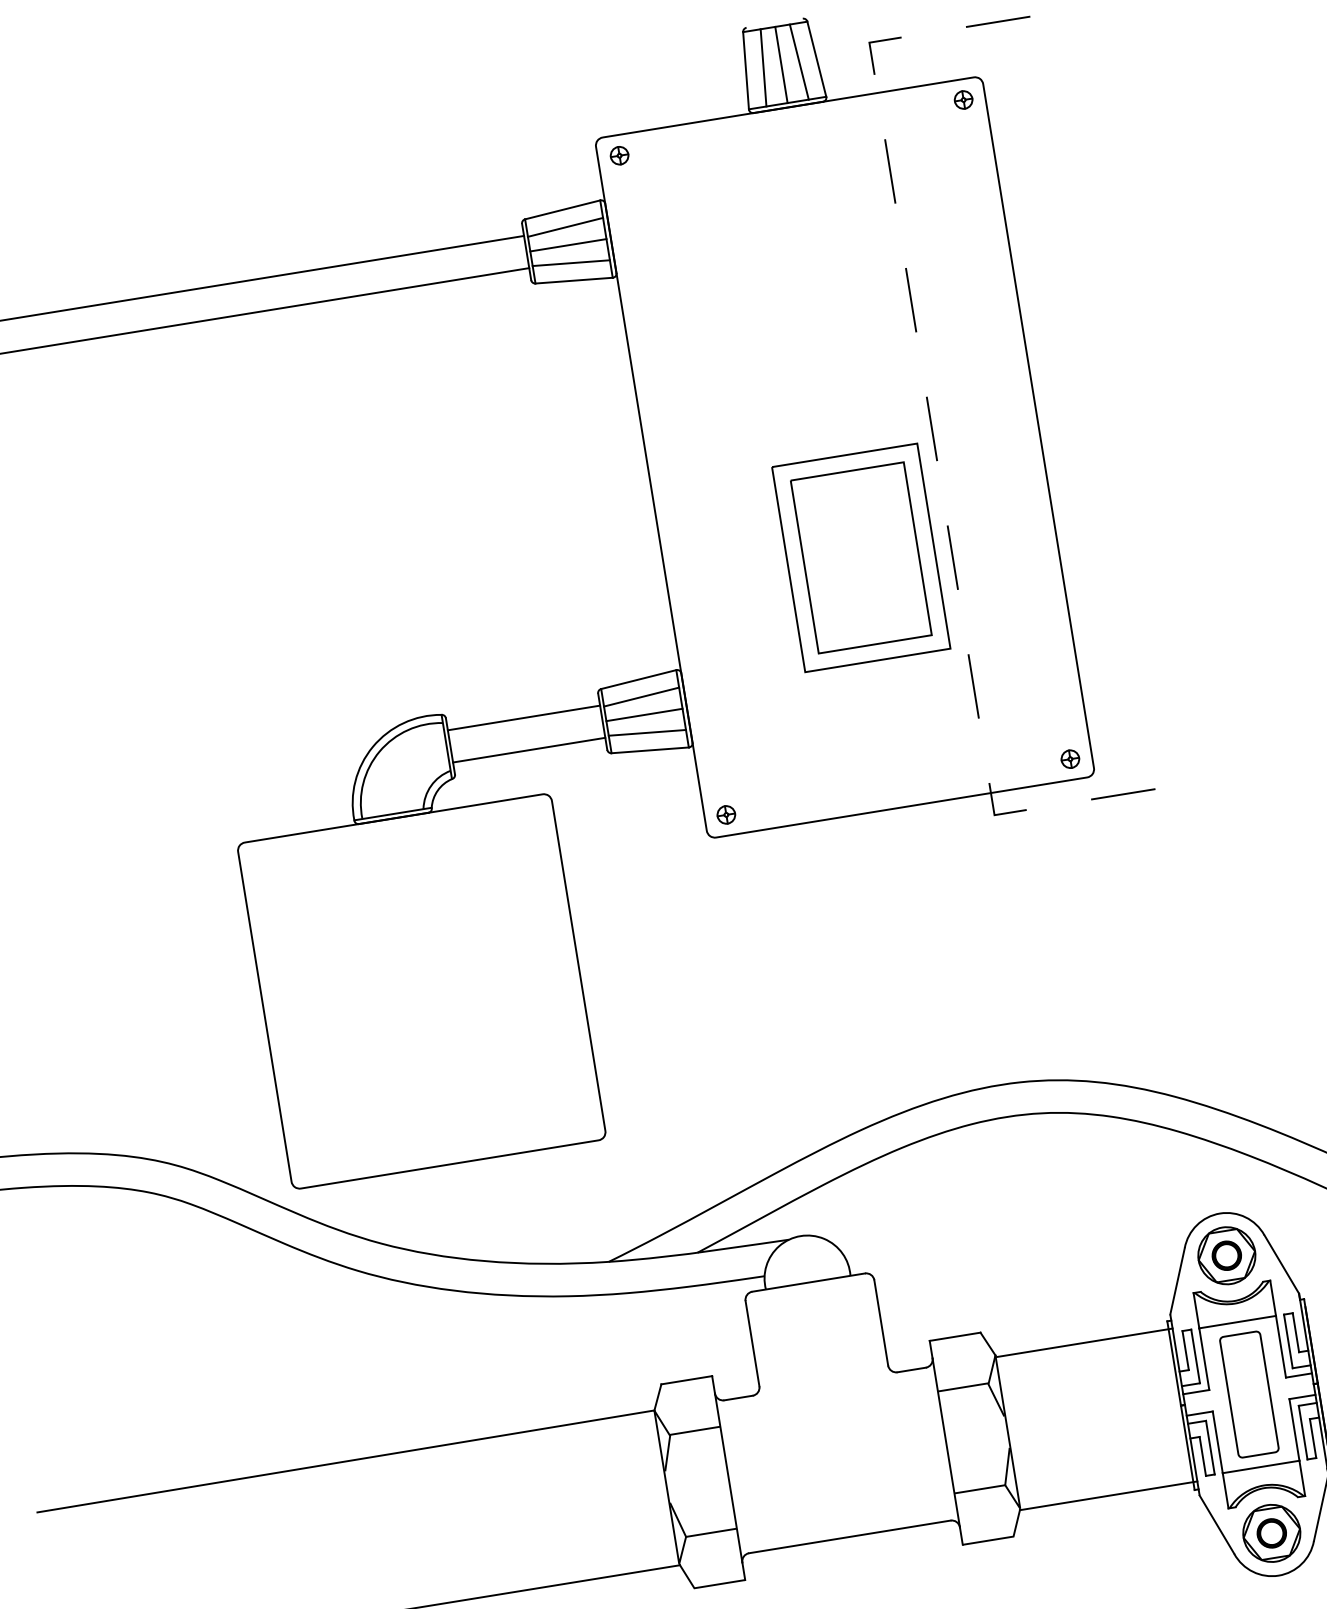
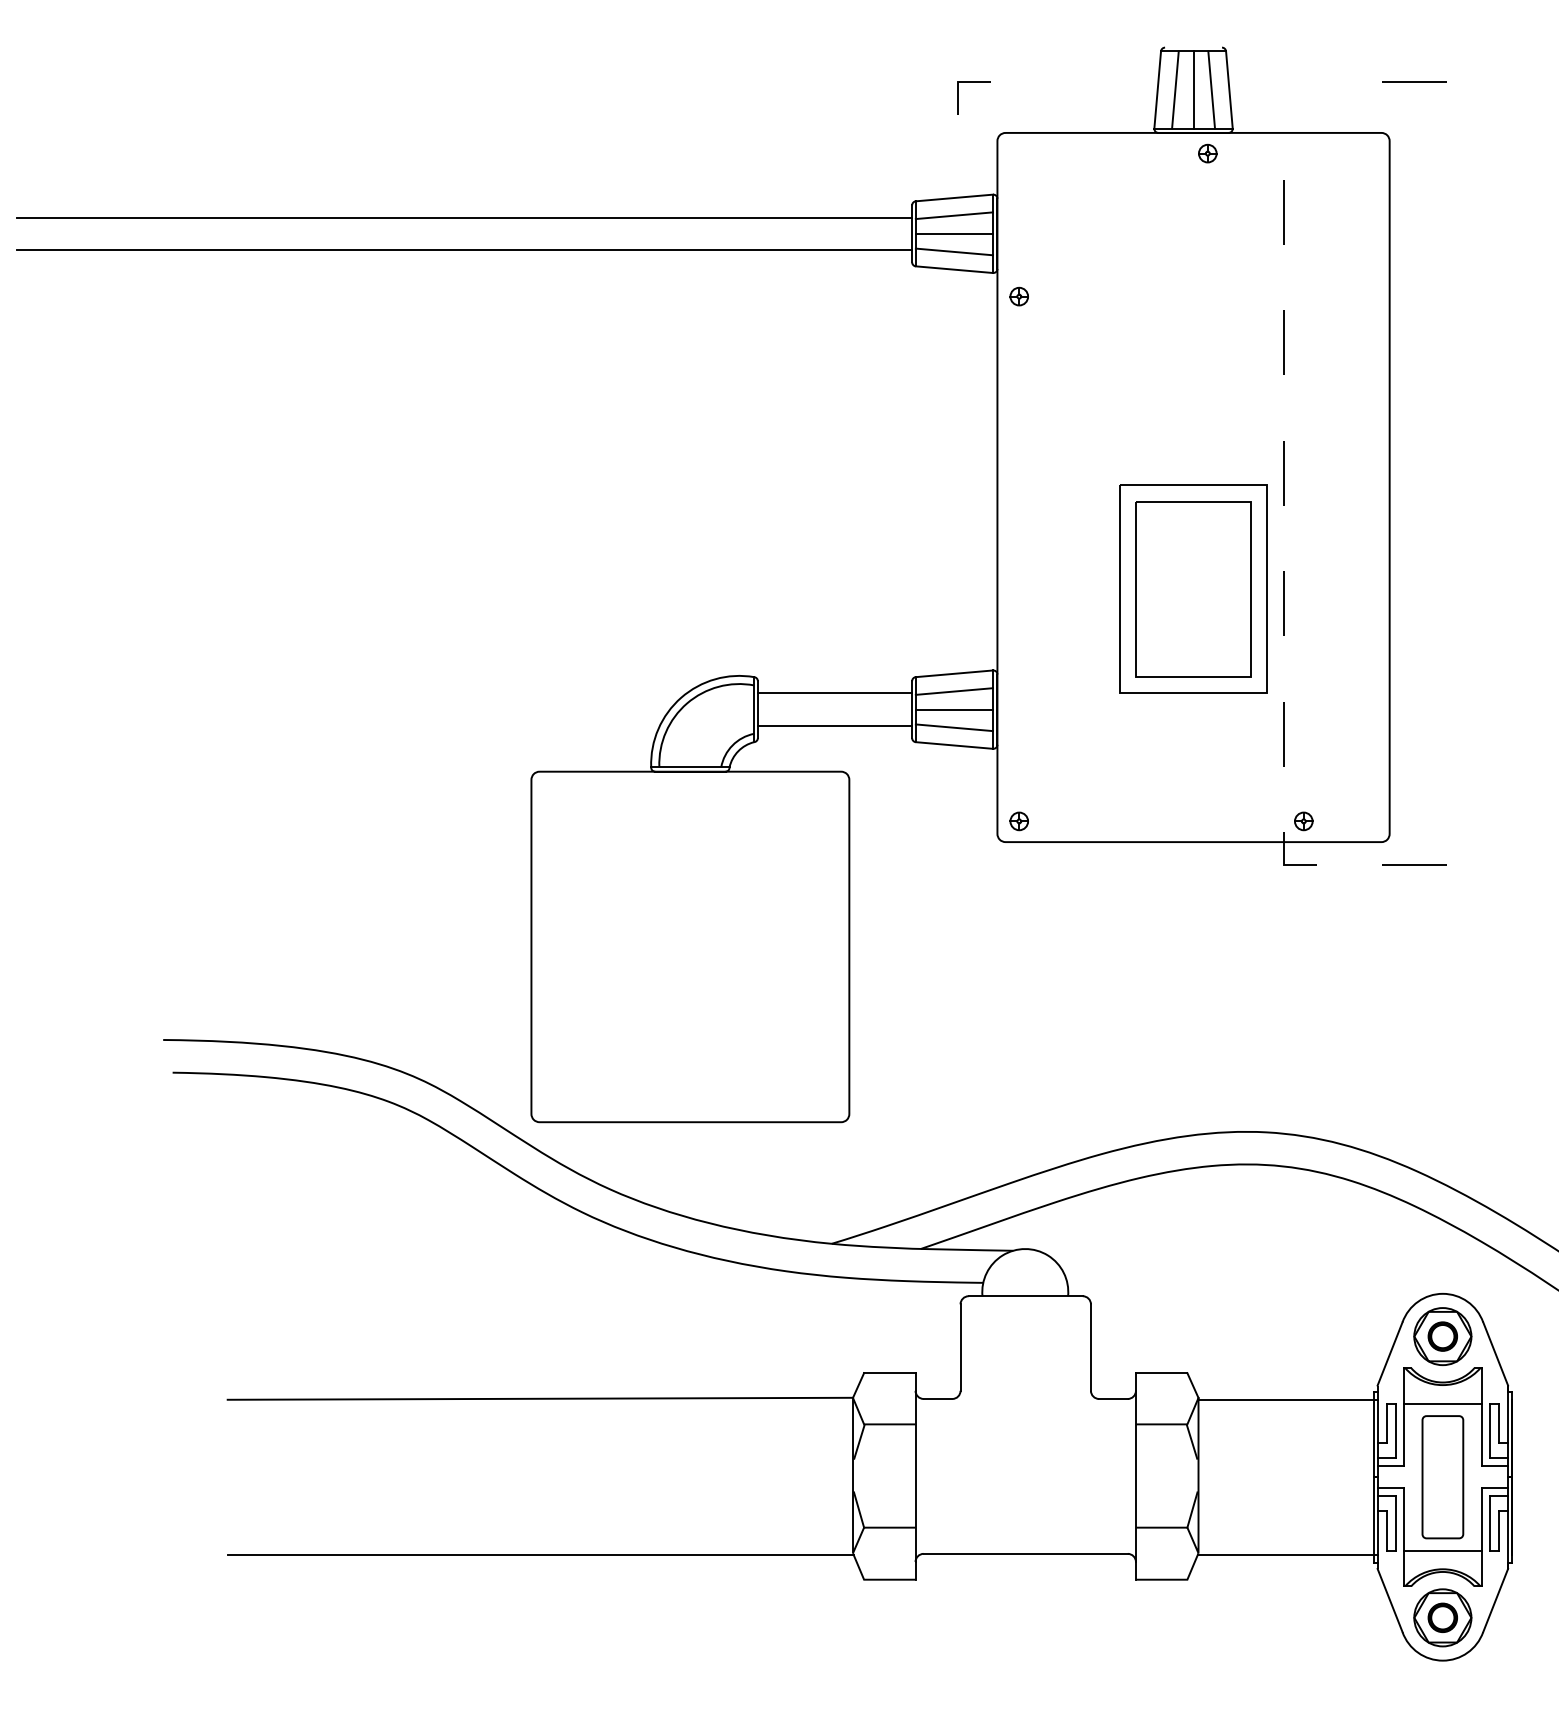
line: (884, 40) -> (973, 82), moved
part: (963, 99) -> (1207, 153), moved
part: (618, 155) -> (1018, 296), moved
part: (1070, 759) -> (1303, 821), moved

